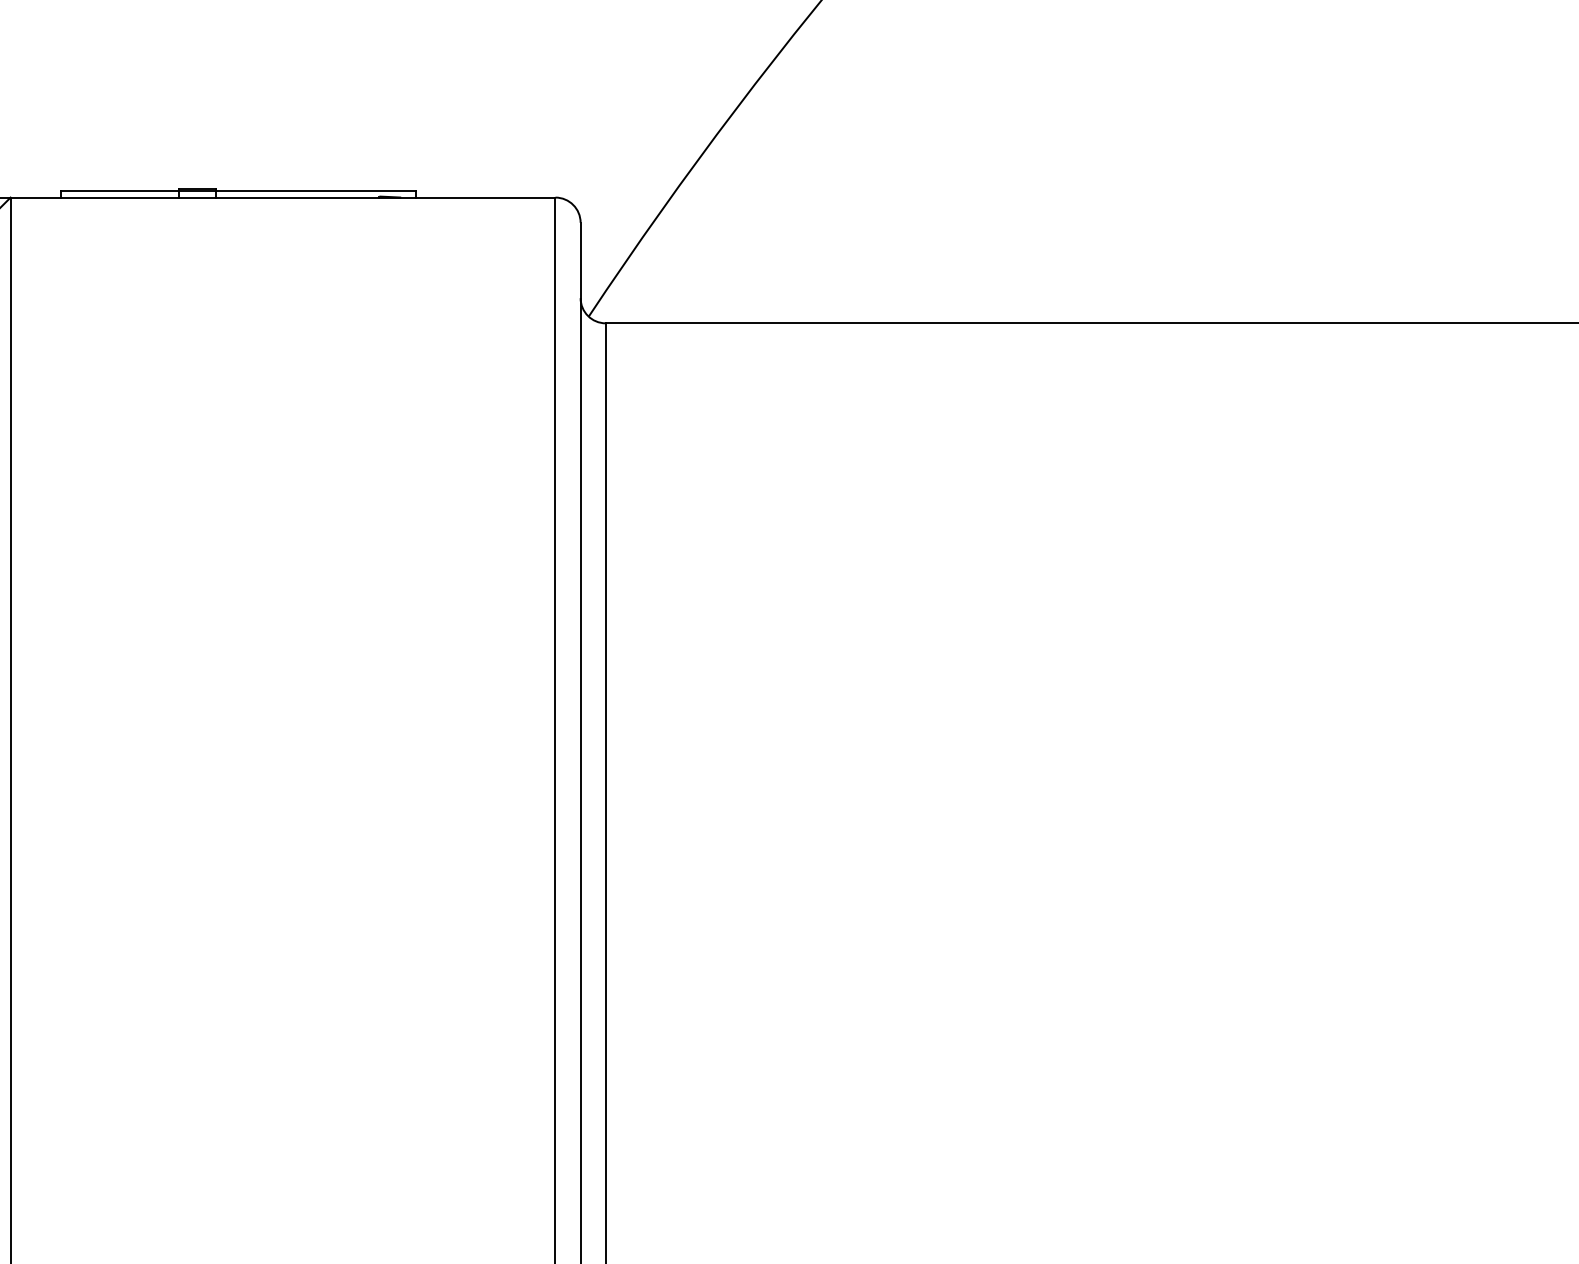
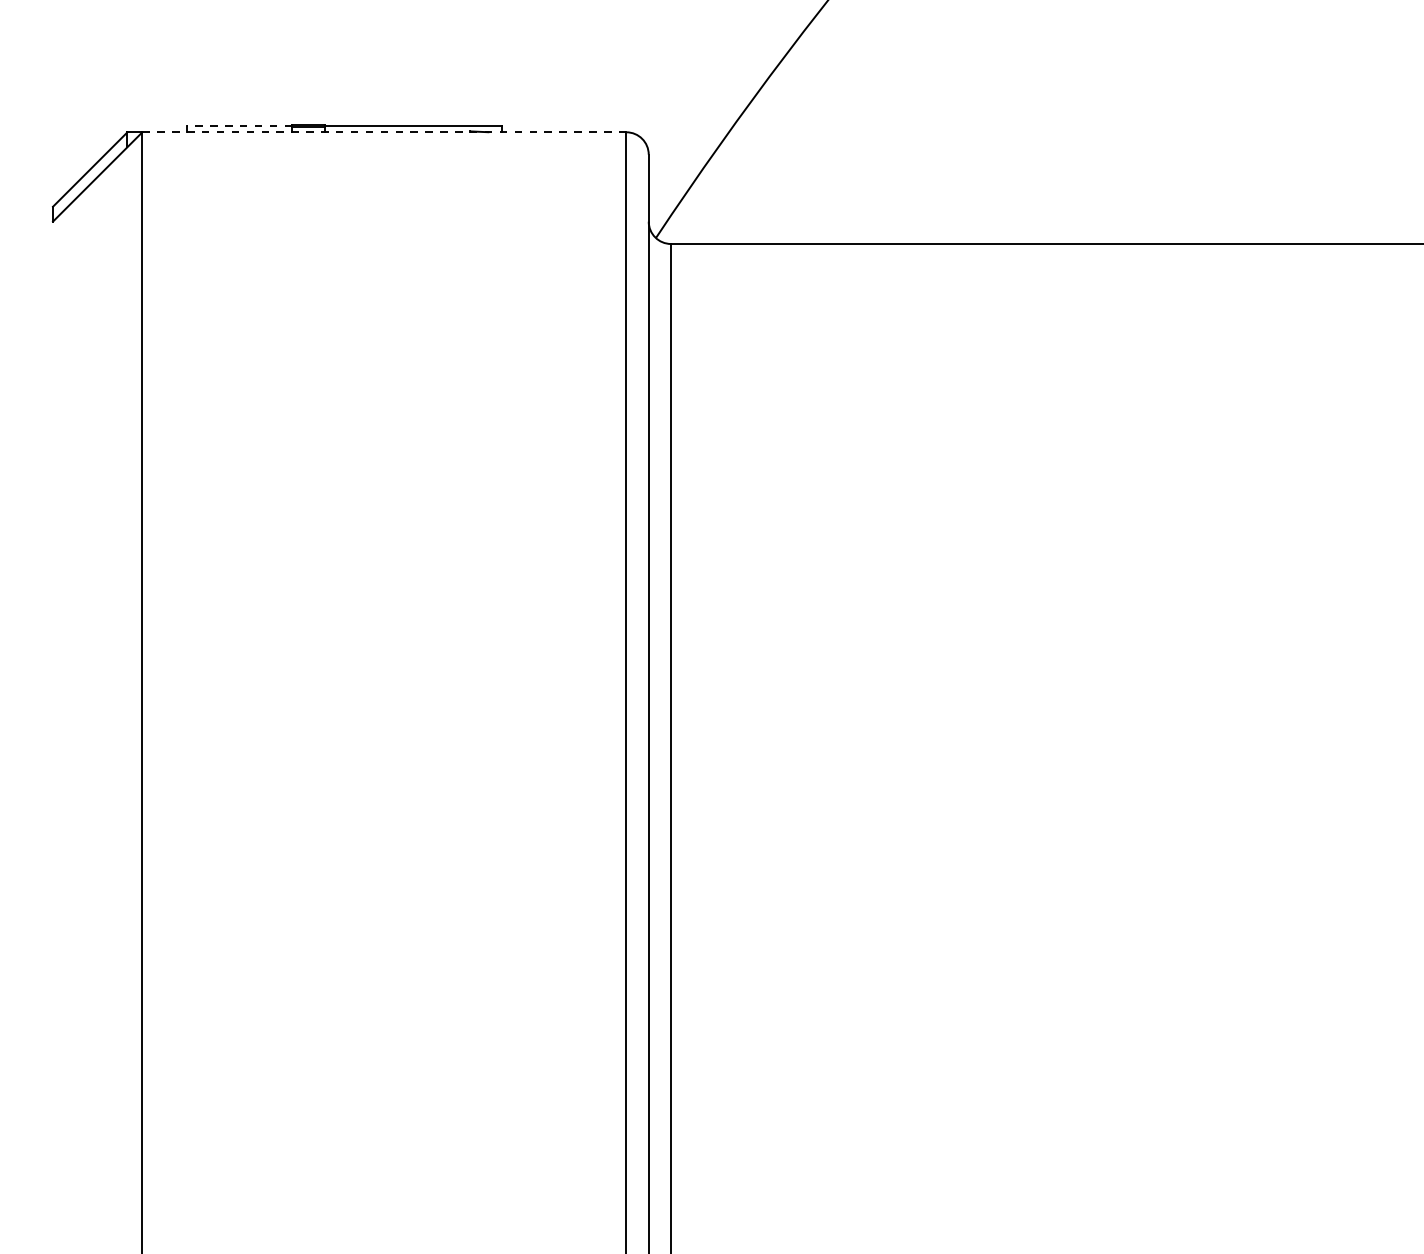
line: (119, 191) -> (239, 126), solid -> dashed
line: (282, 197) -> (383, 132), solid -> dashed

